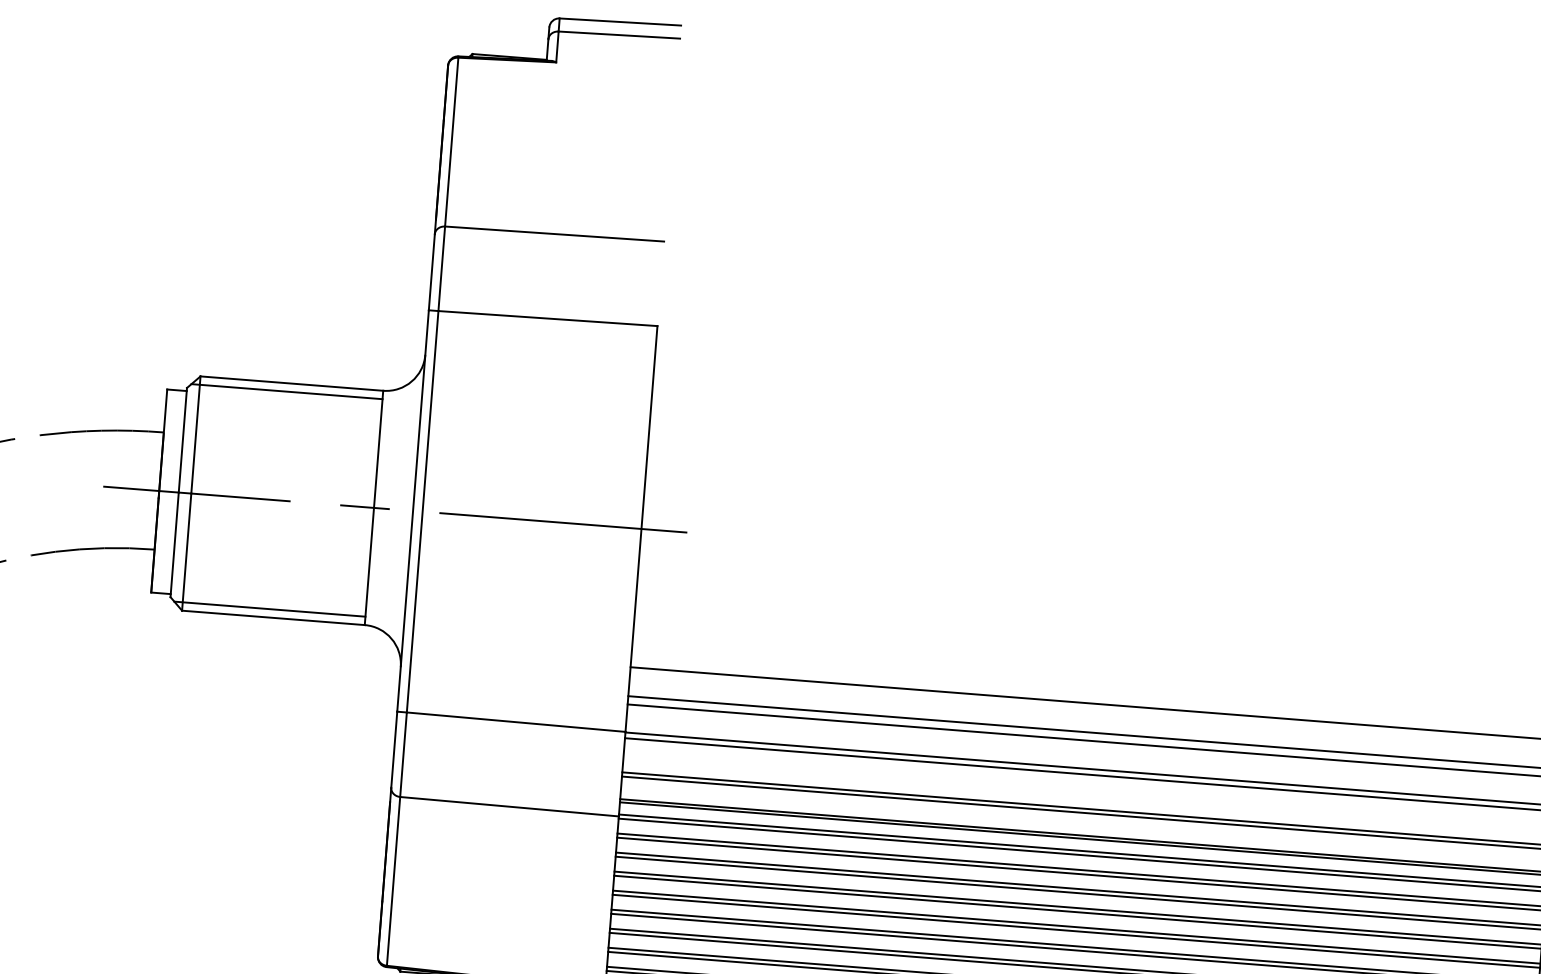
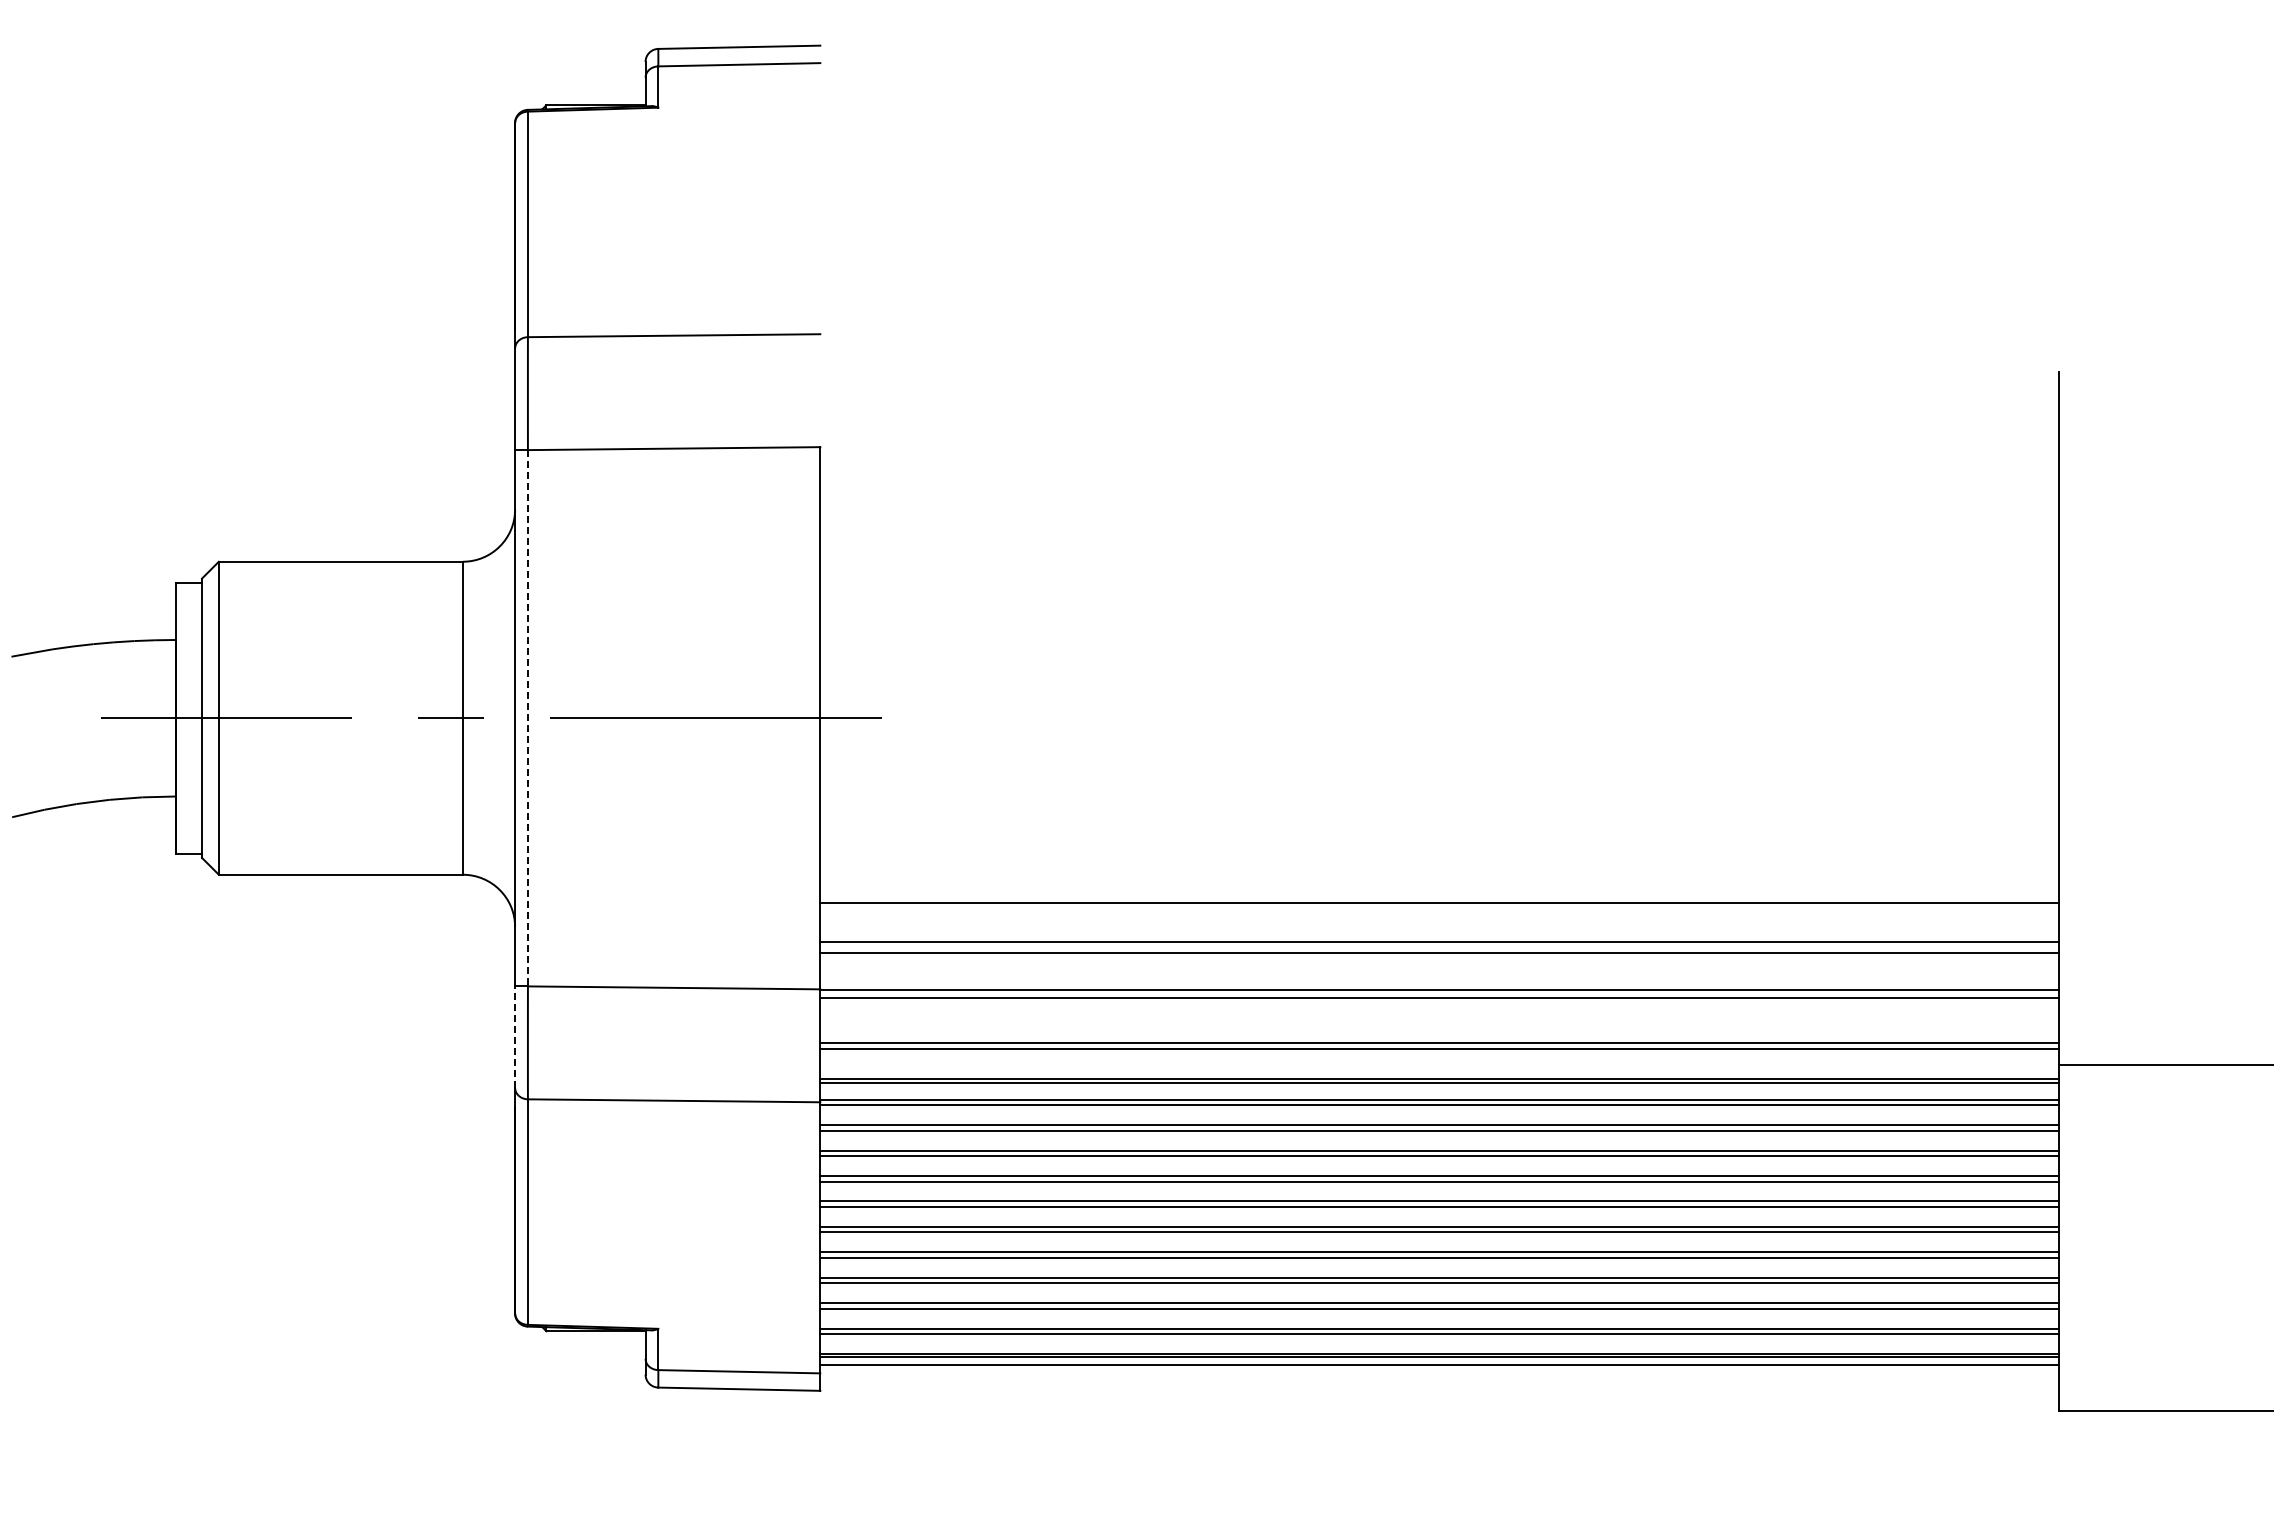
line: (286, 391) -> (334, 572), removed
line: (422, 511) -> (527, 718), solid -> dashed
line: (269, 609) -> (334, 863), removed
line: (394, 749) -> (515, 1037), solid -> dashed

